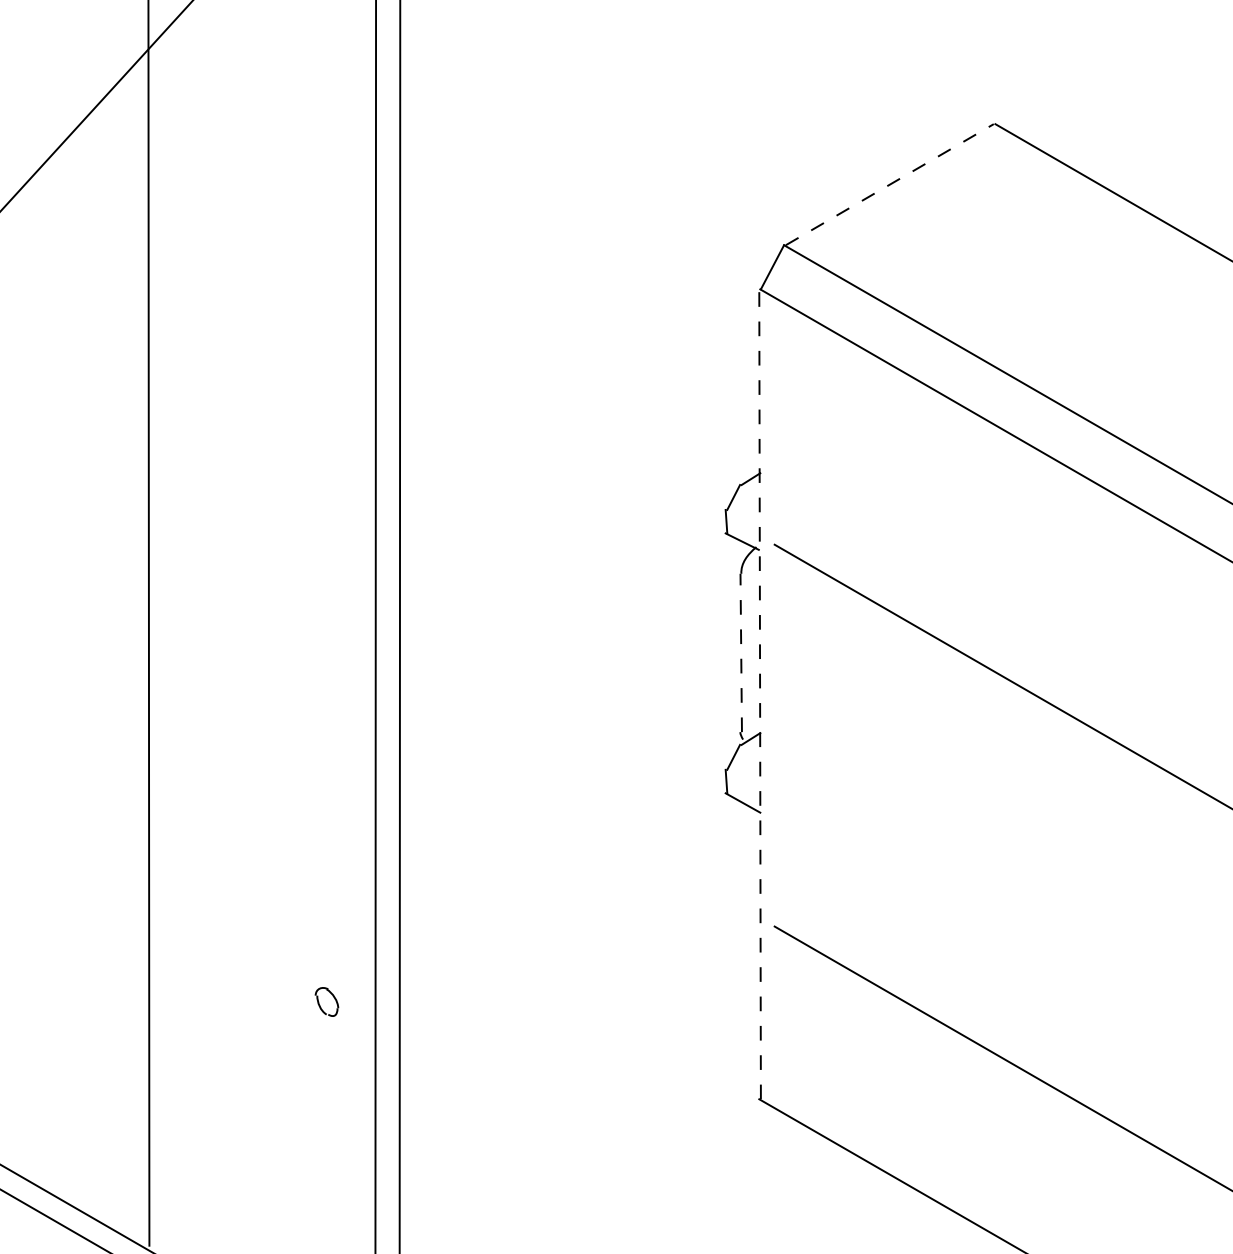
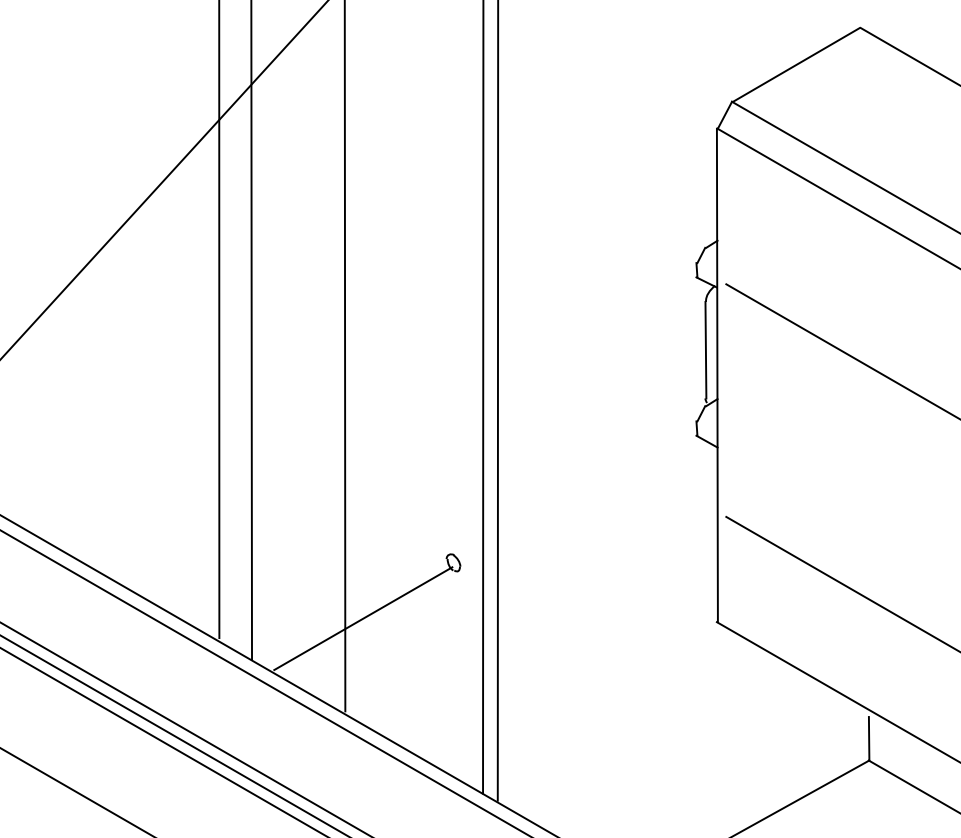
line: (889, 183) -> (796, 64), dashed -> solid
line: (740, 651) -> (705, 349), dashed -> solid
line: (760, 694) -> (717, 375), dashed -> solid
line: (179, 1093) -> (363, 618), added

